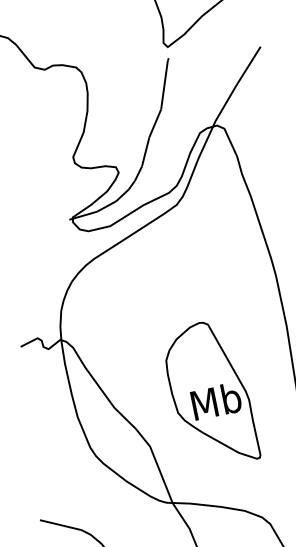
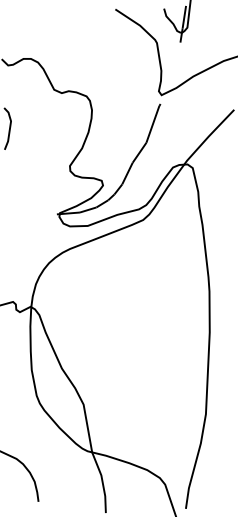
part: (209, 394) -> (138, 373), removed

